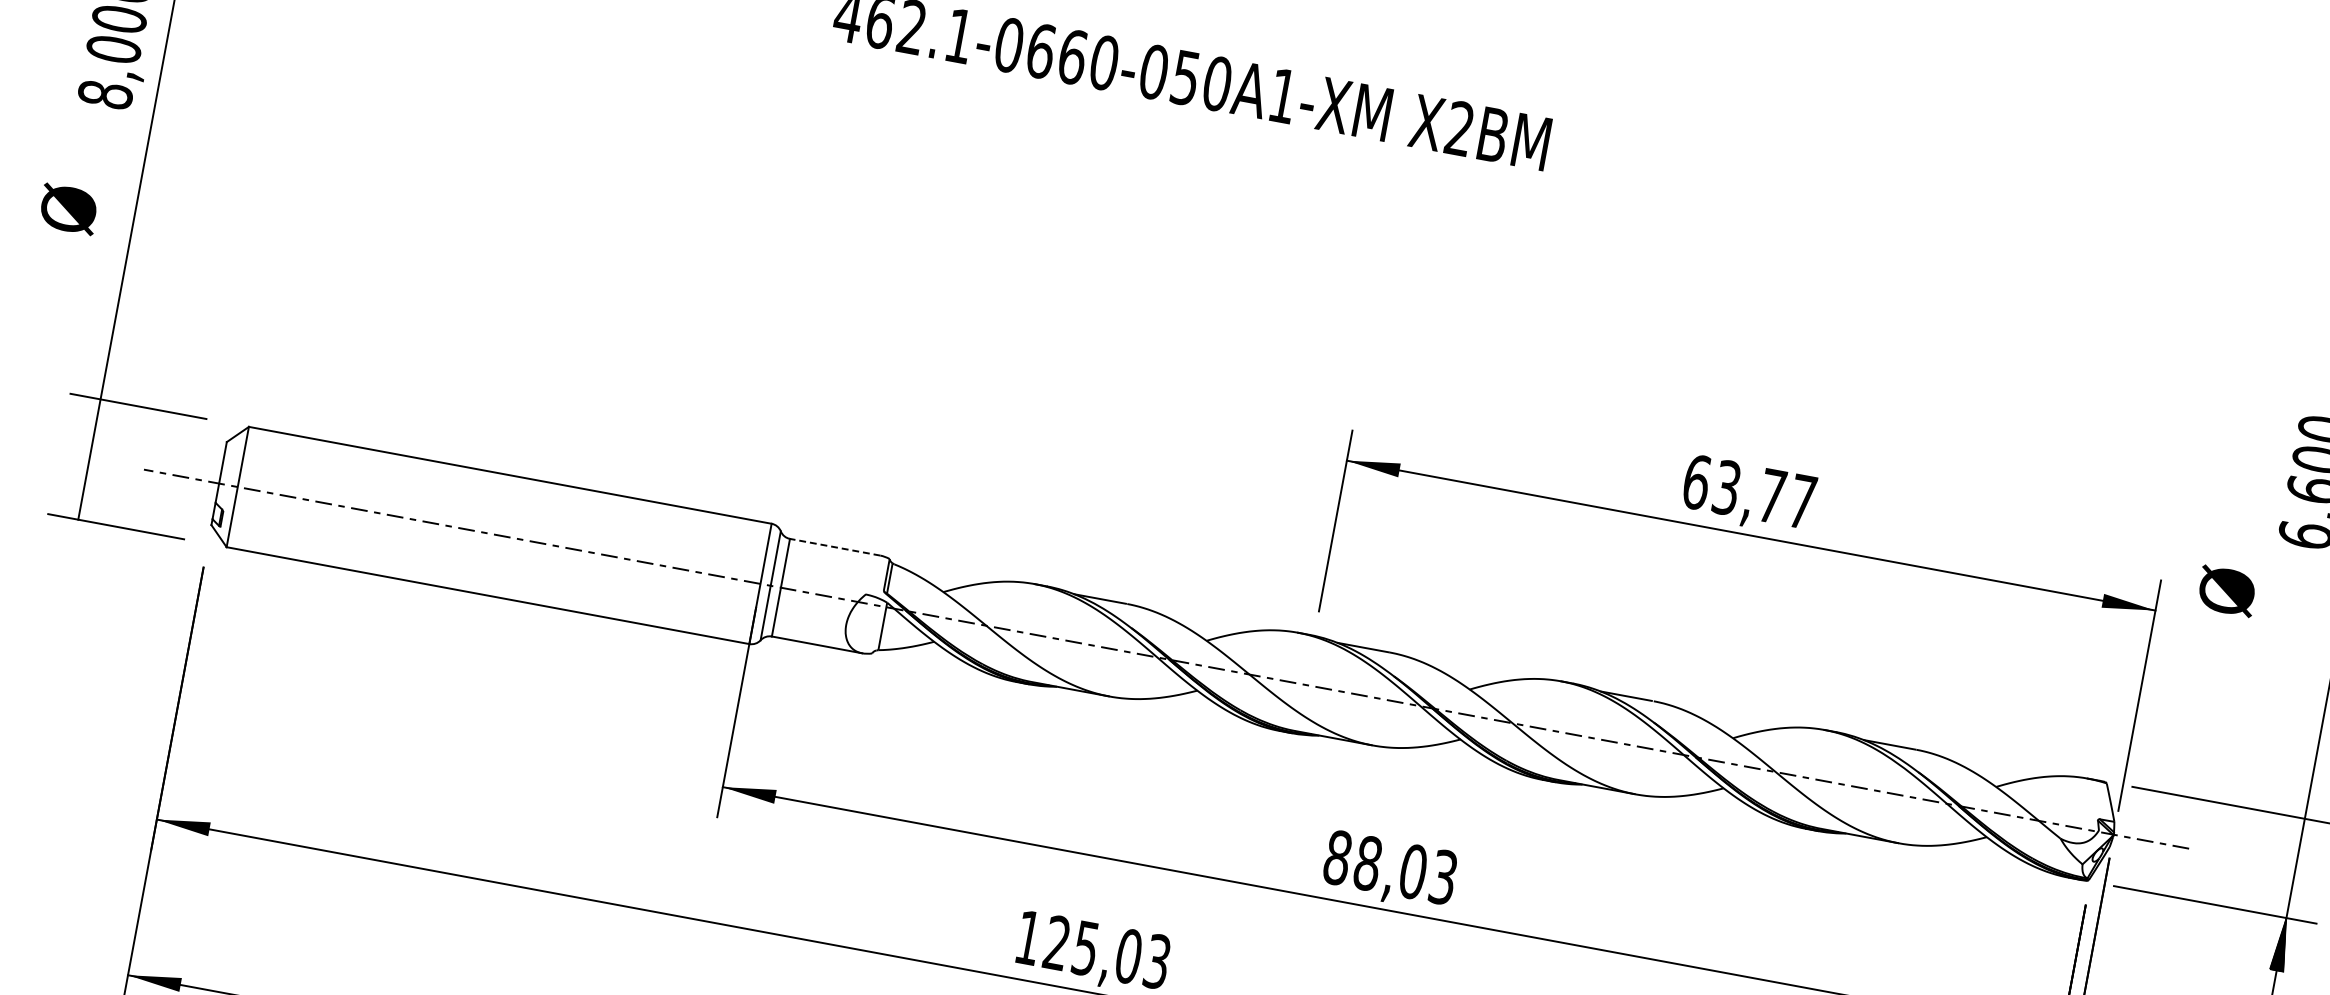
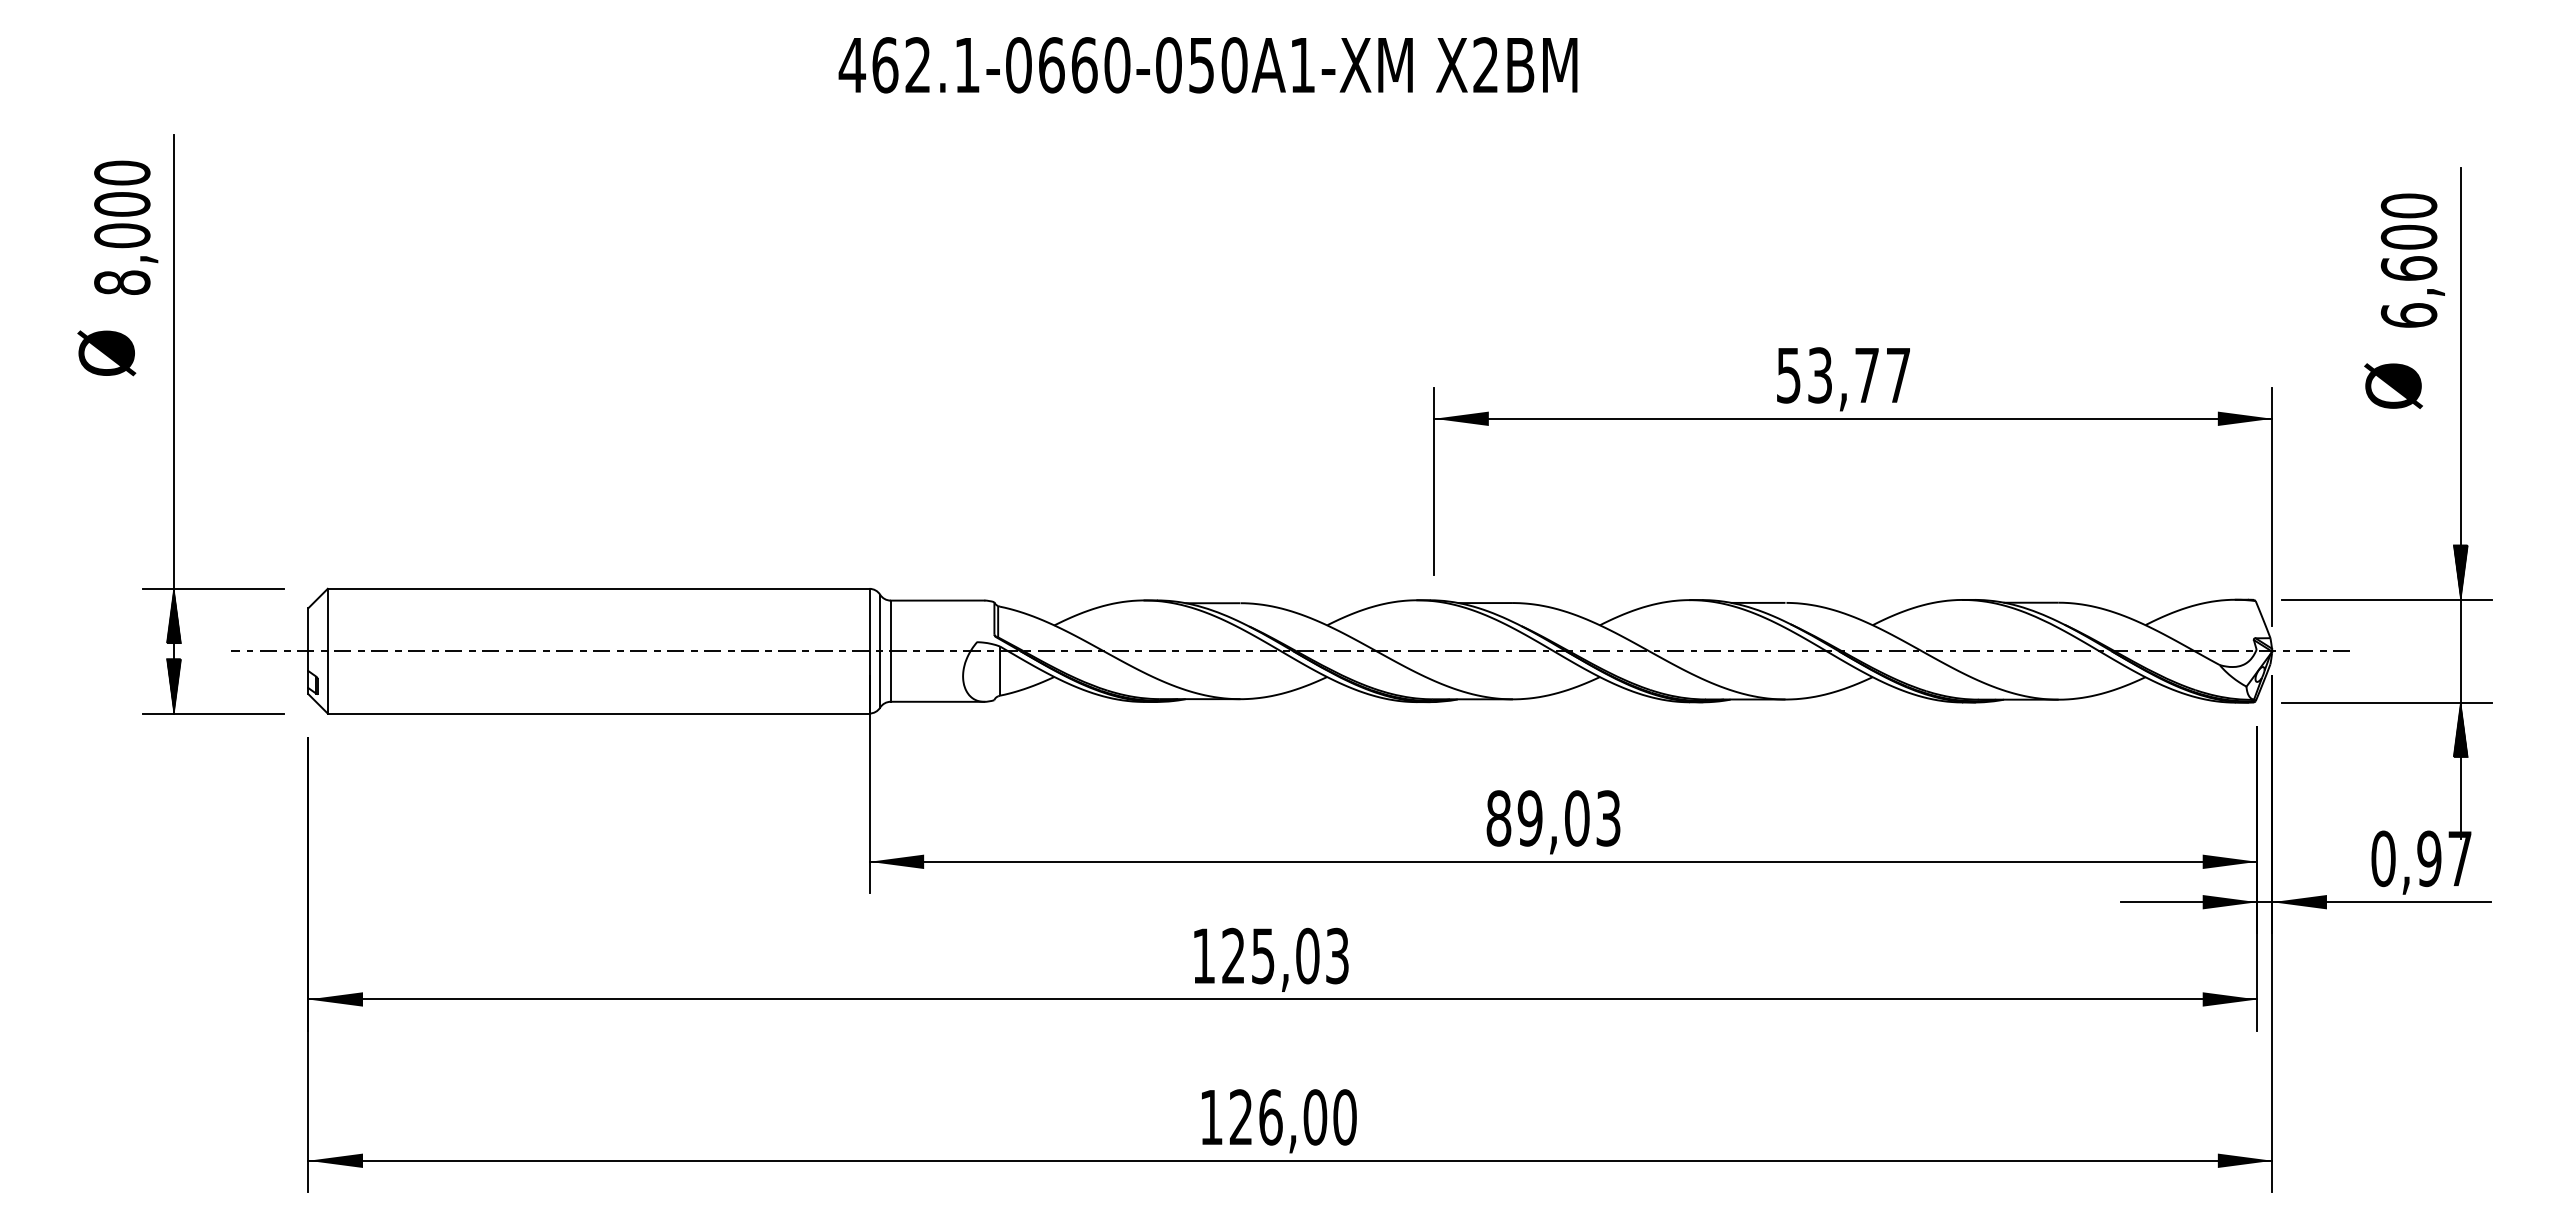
text: (68, 209) -> (106, 353), moved
hatch: (95, 425) -> (173, 616), added
text: (1696, 482) -> (1788, 375), 63,77 -> 53,77
hatch: (82, 492) -> (173, 685), added
line: (835, 547) -> (937, 600), dashed -> solid
text: (2227, 590) -> (2393, 385), moved
hatch: (2309, 792) -> (2460, 572), added
text: (1367, 863) -> (1529, 818), 88,03 -> 89,03

